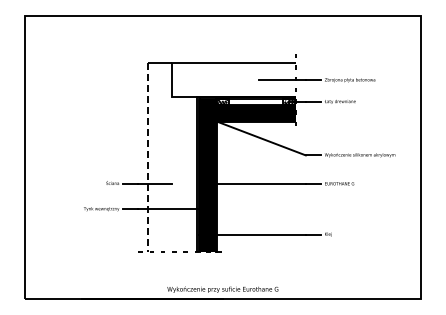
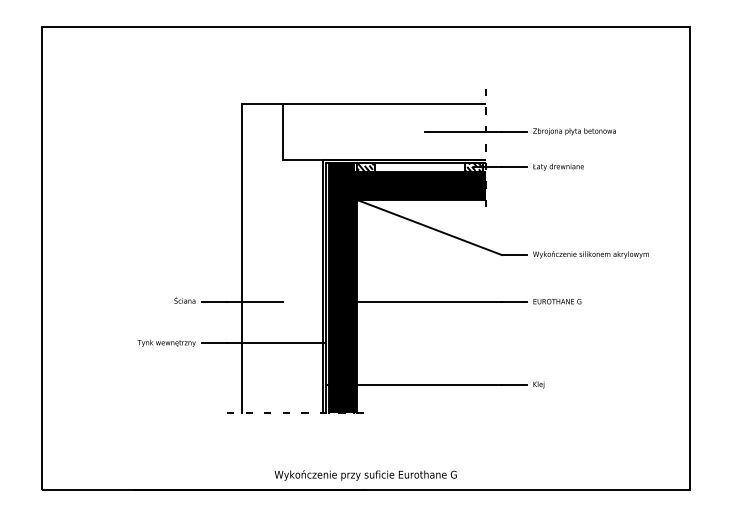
line: (147, 157) -> (242, 258), dashed -> solid

